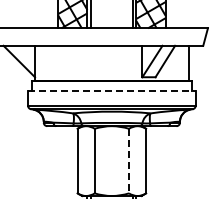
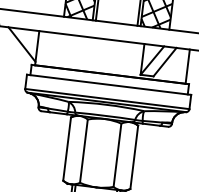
line: (111, 91) -> (108, 85), dashed -> solid
line: (129, 161) -> (117, 155), dashed -> solid

